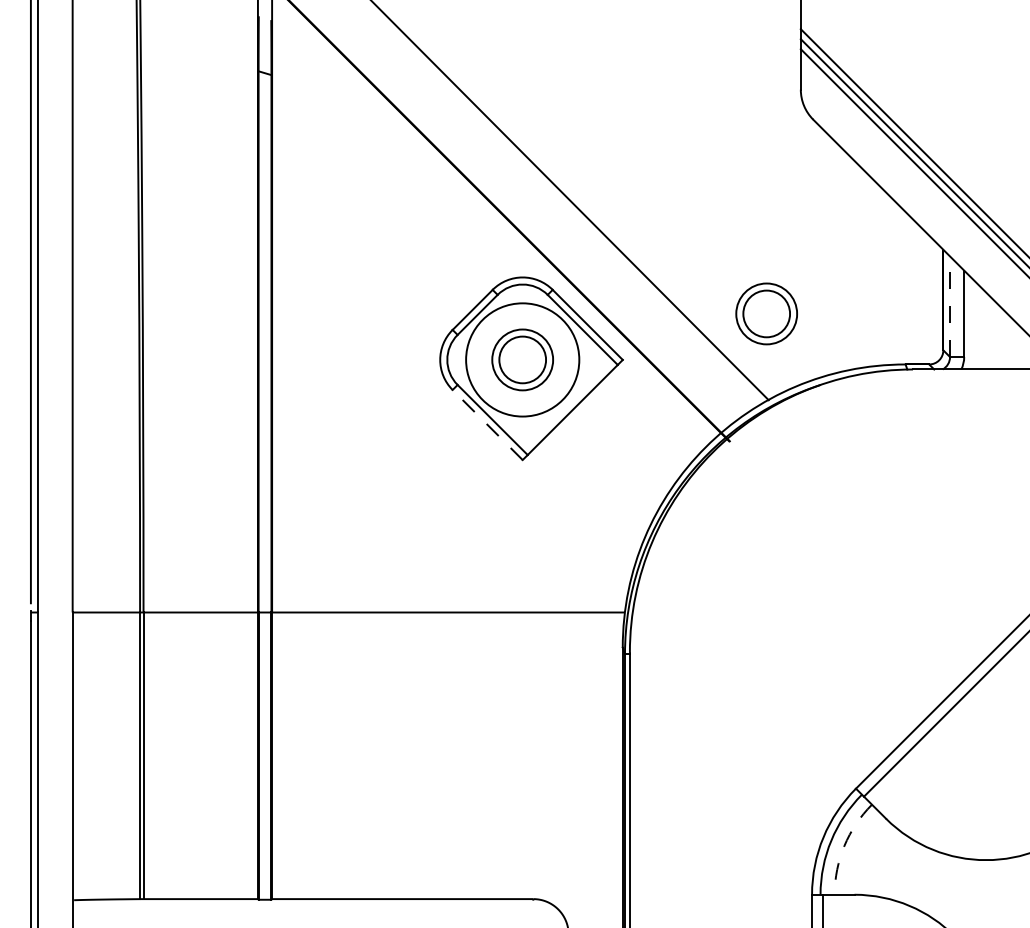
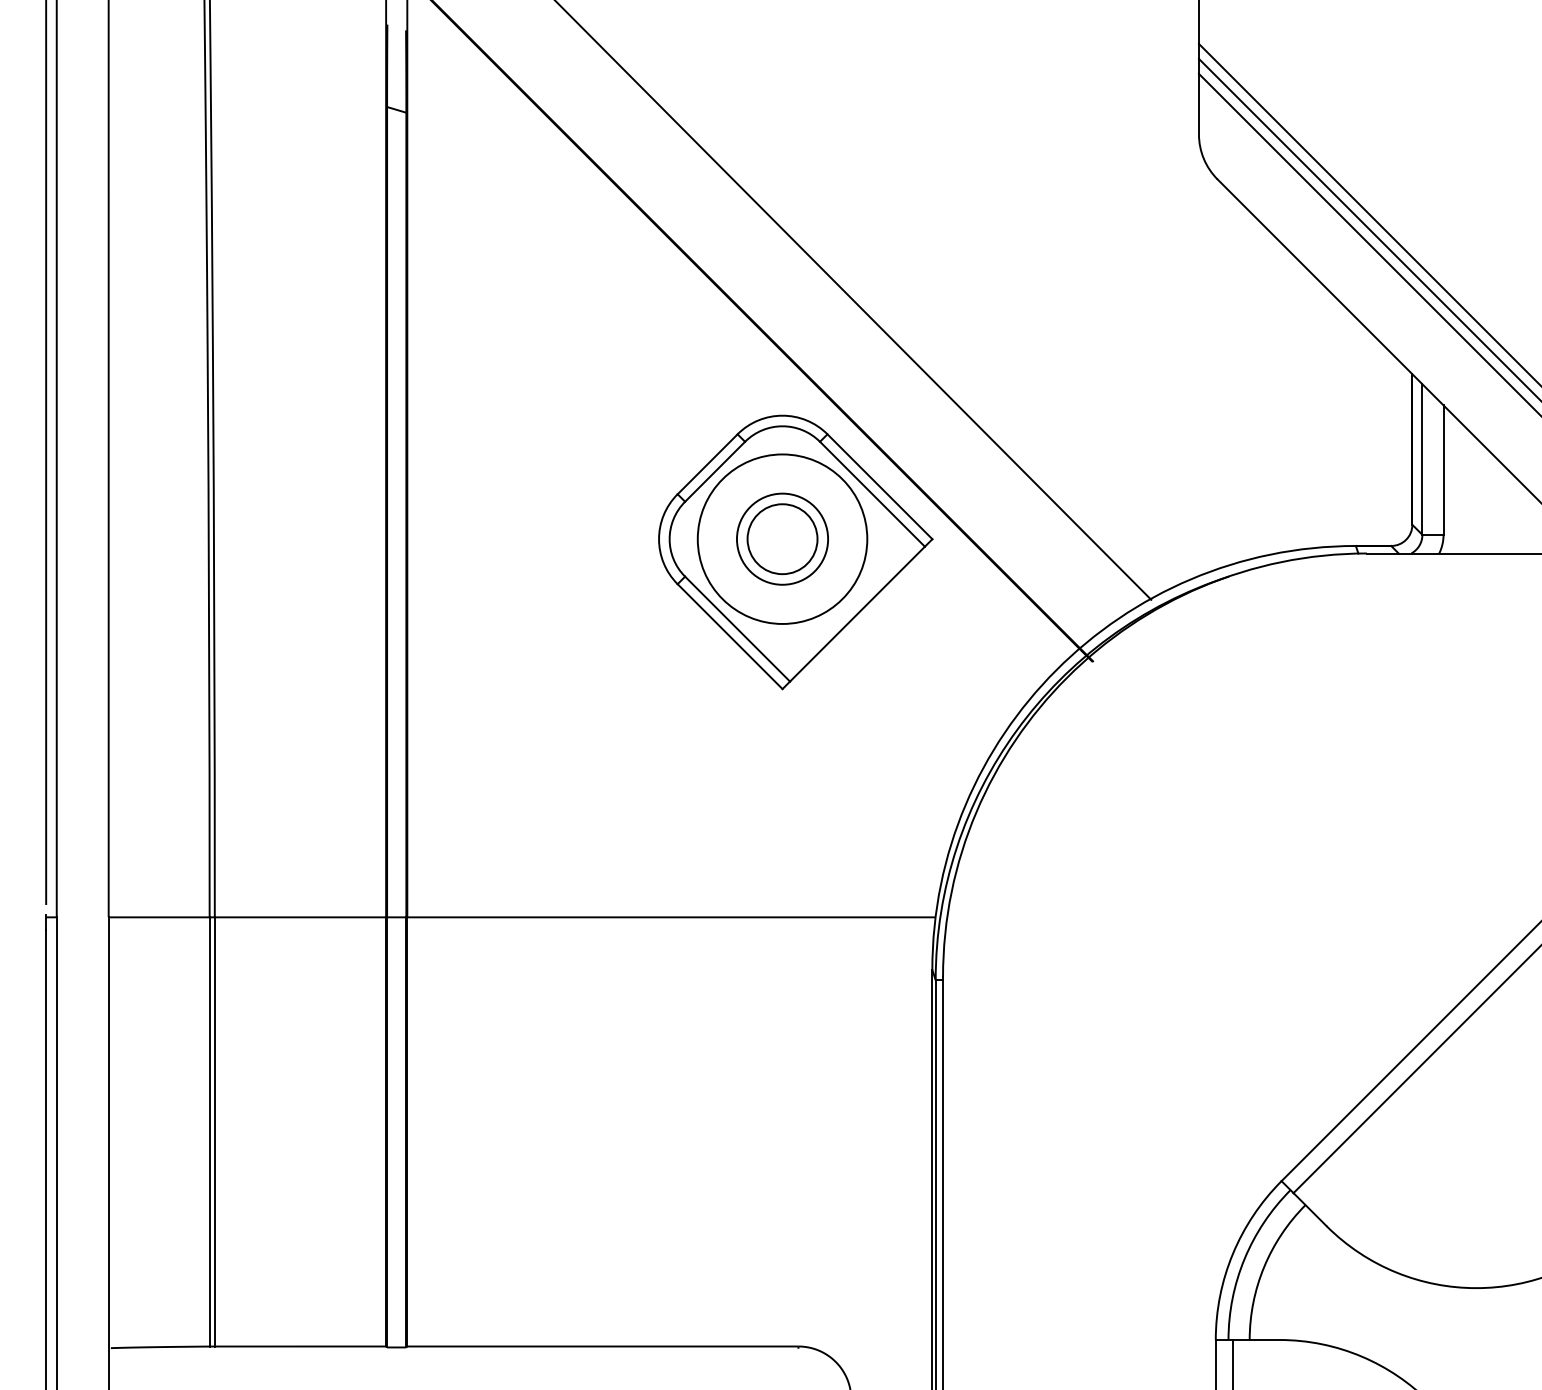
line: (950, 306) -> (1423, 459), dashed -> solid
part: (766, 313) -> (1147, 469), removed
line: (487, 425) -> (729, 637), dashed -> solid
arc: (844, 846) -> (1264, 1267), dashed -> solid

